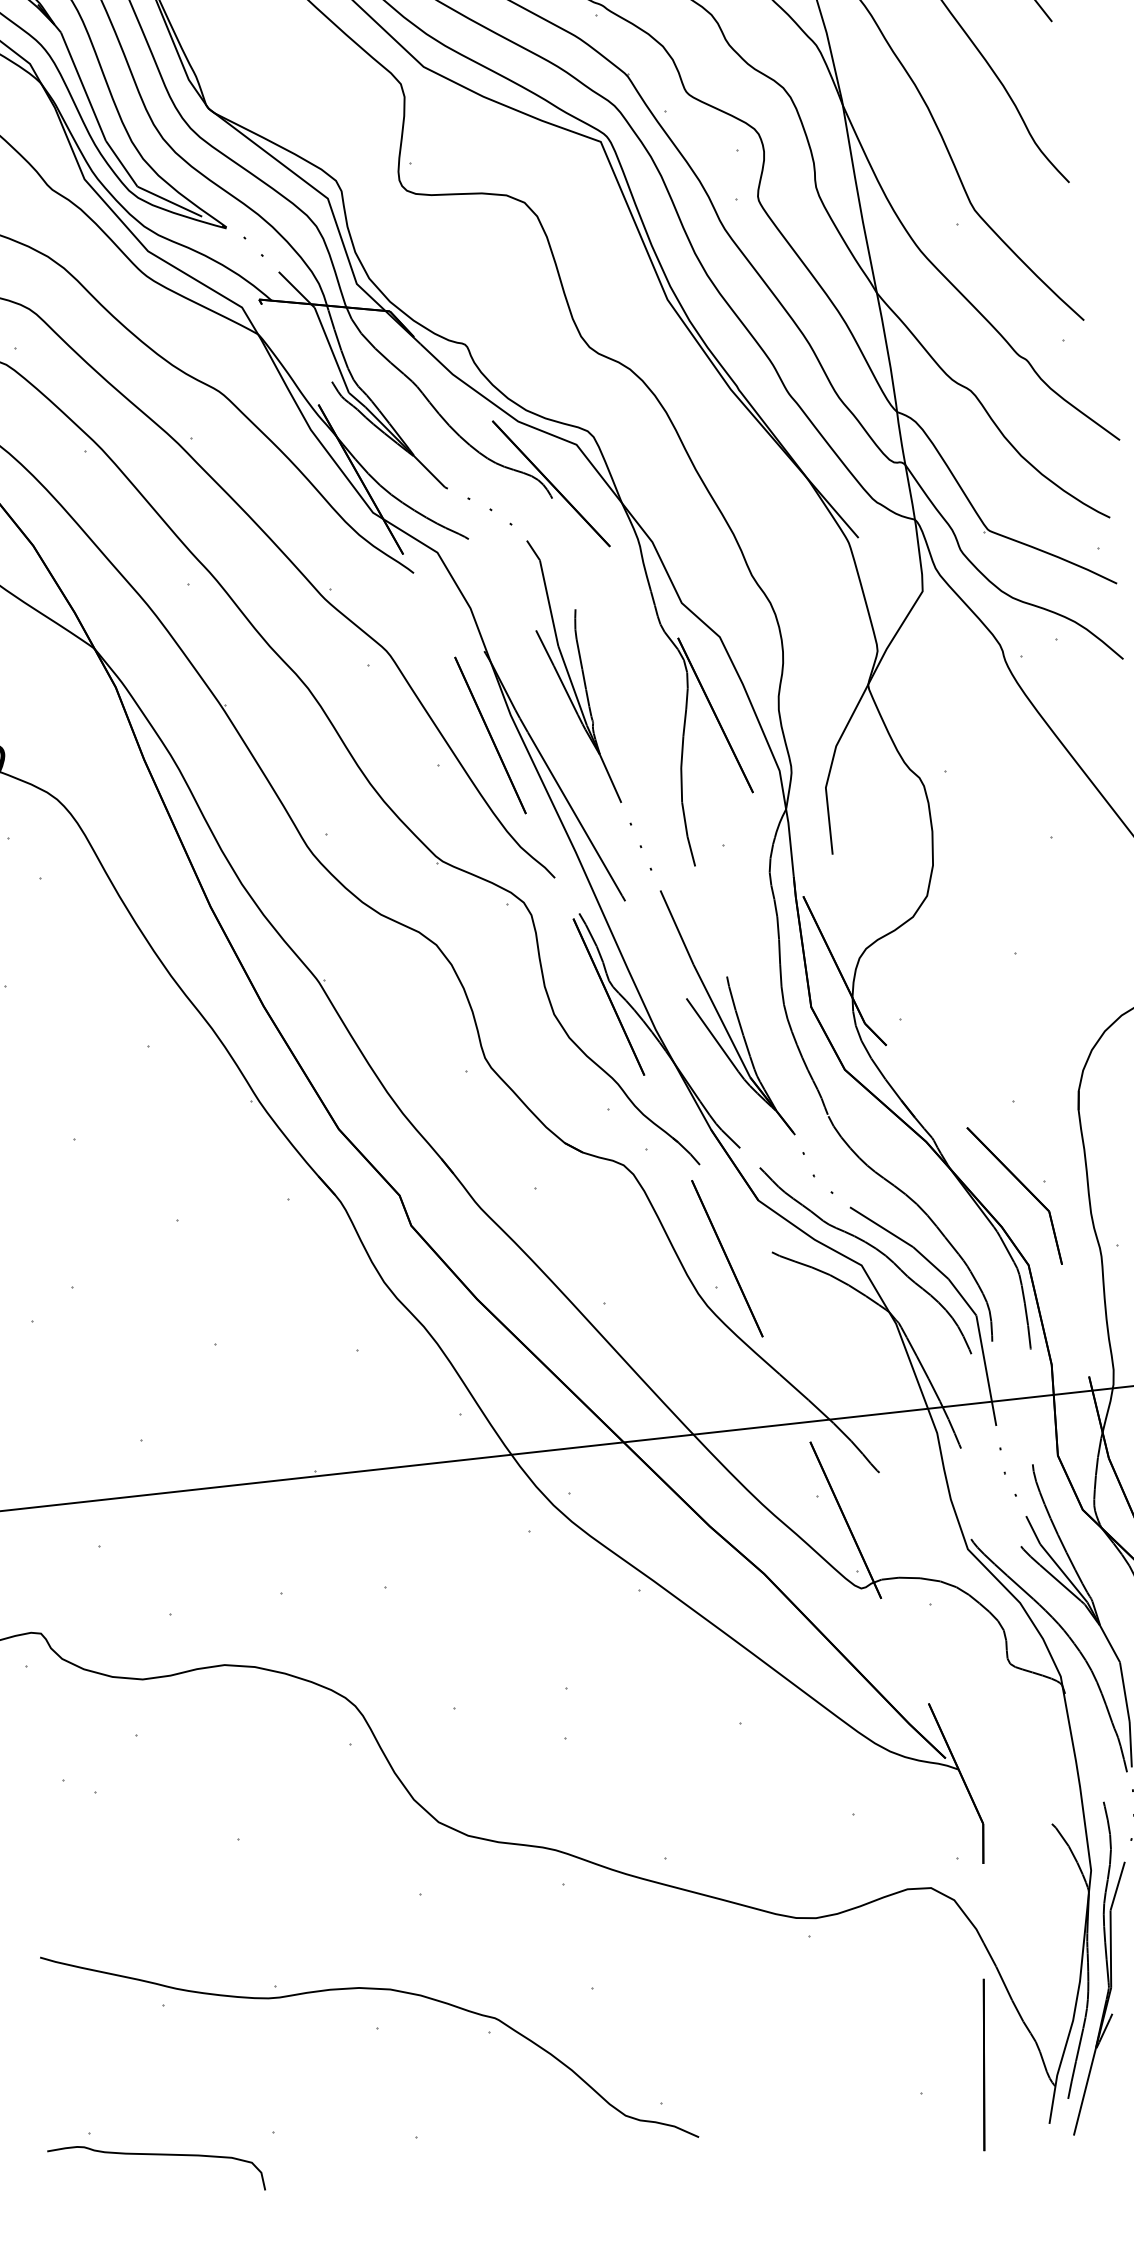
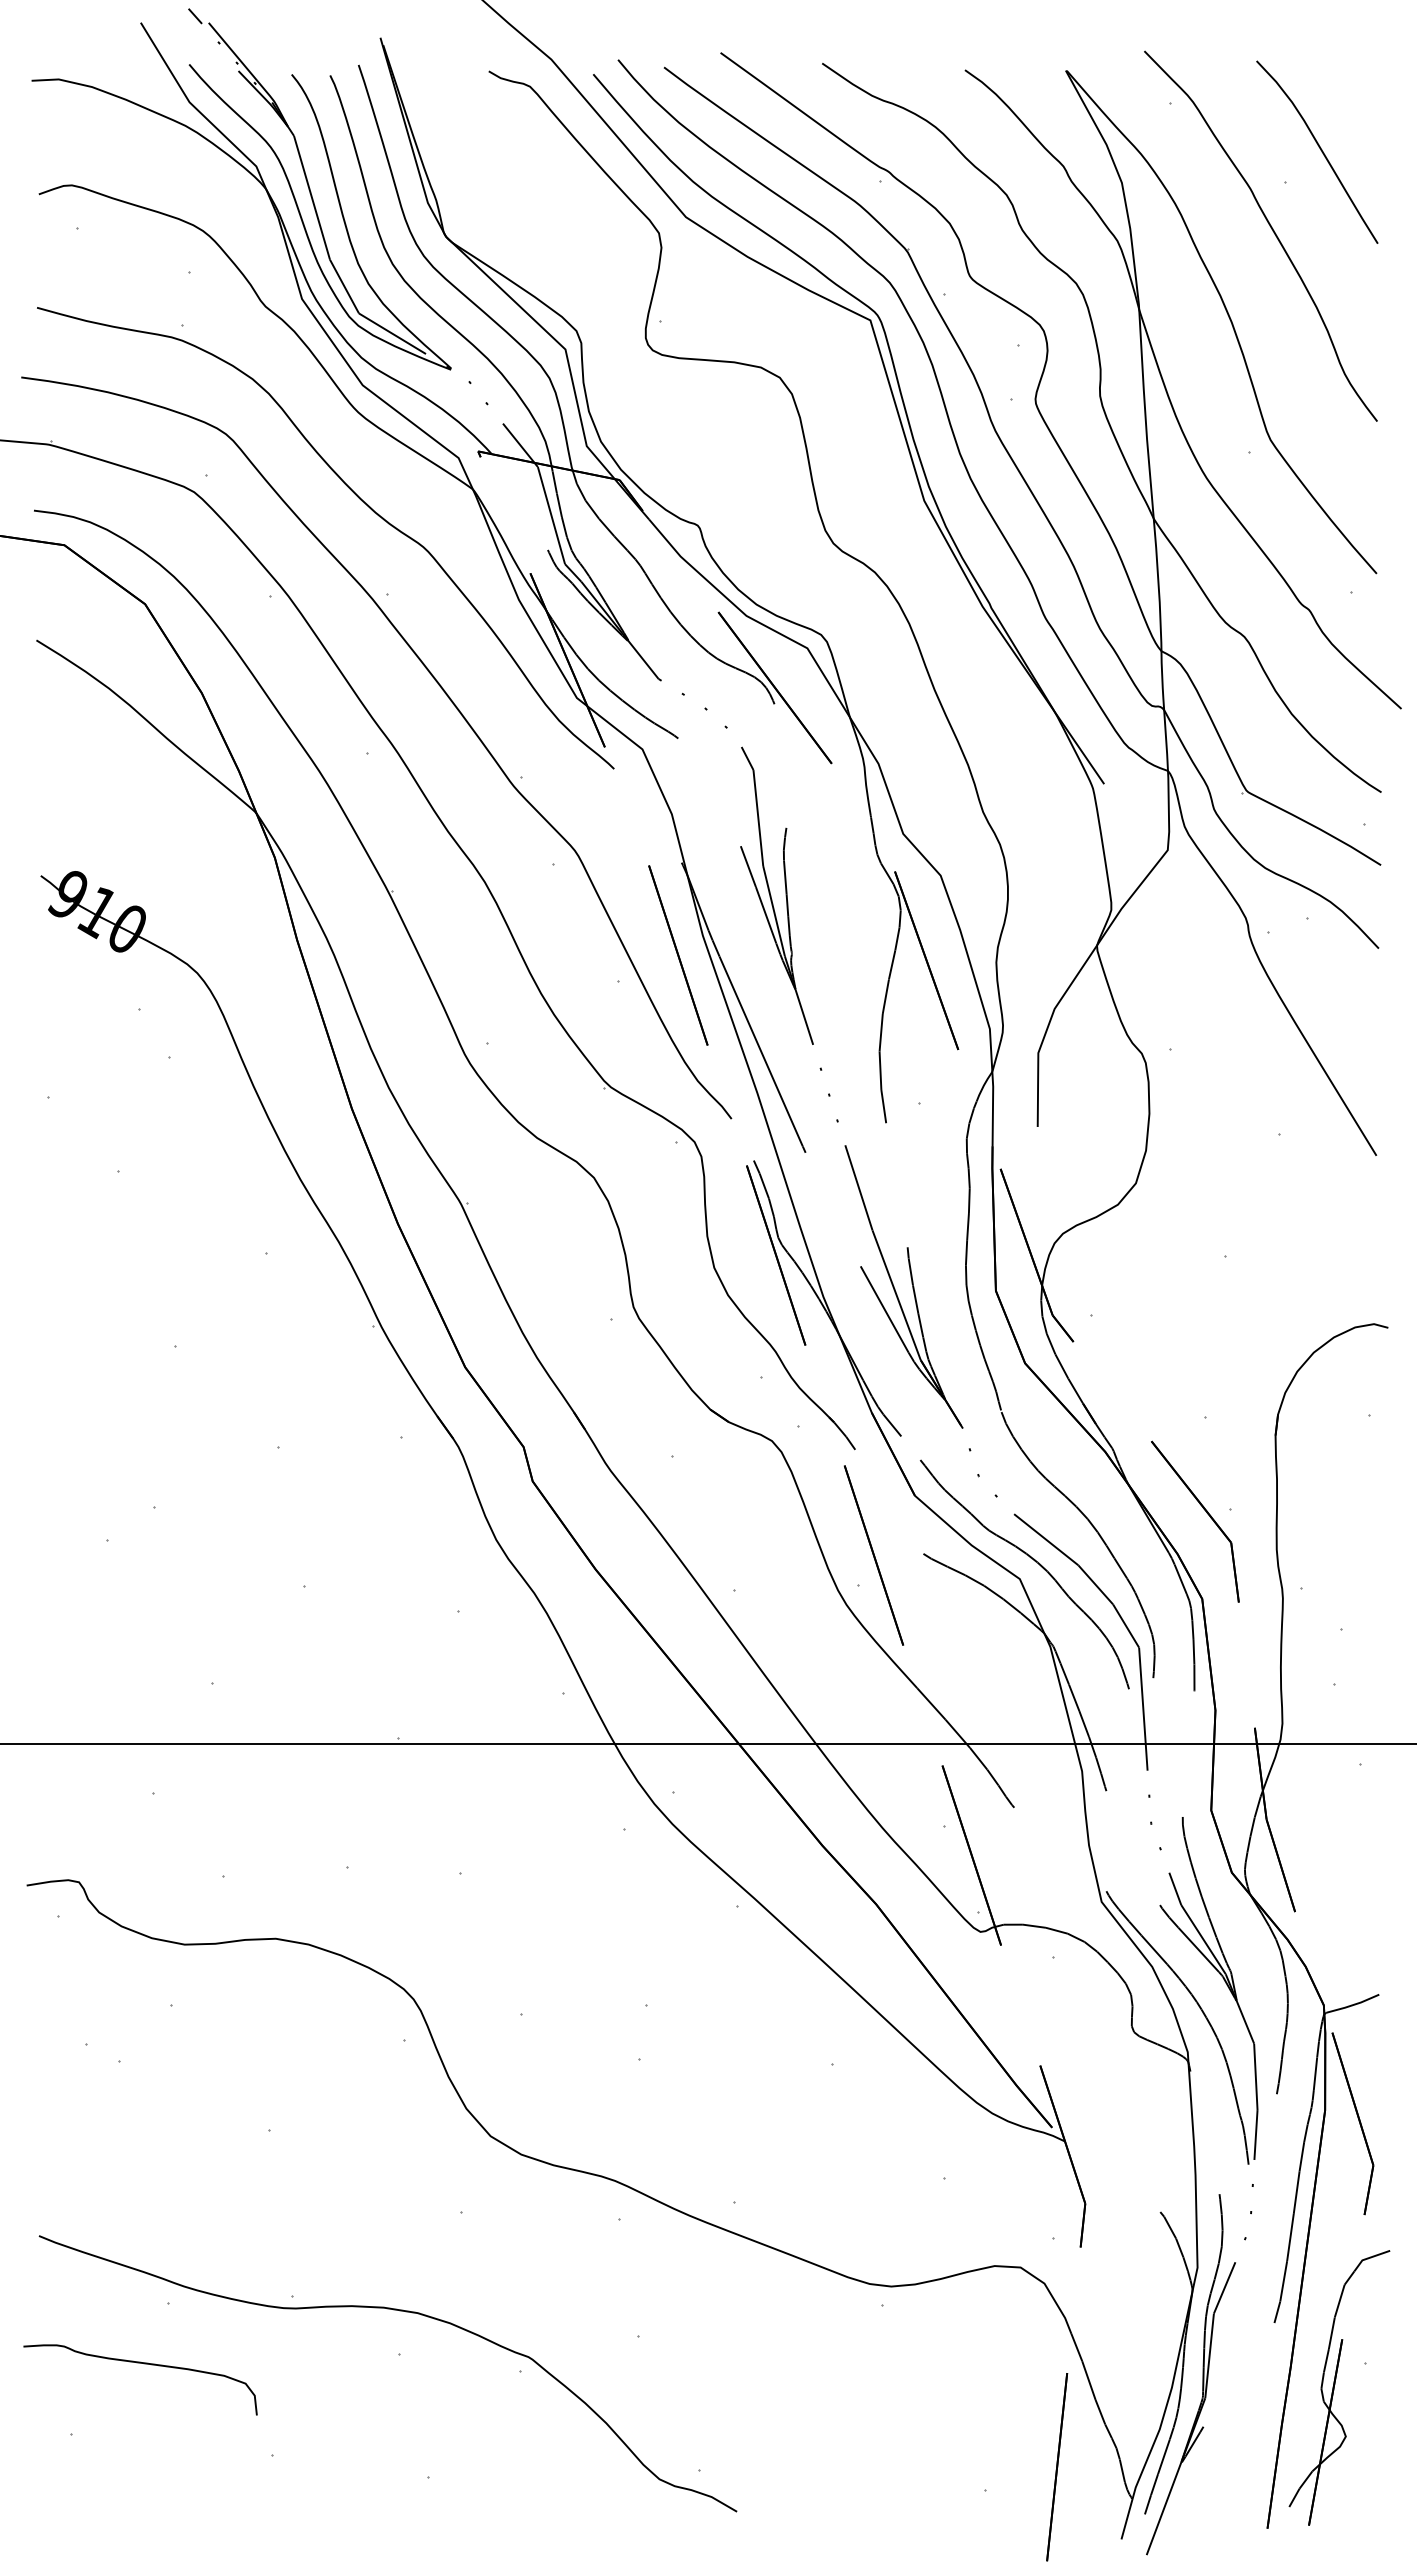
curve: (158, 2155) -> (144, 2364), moved

